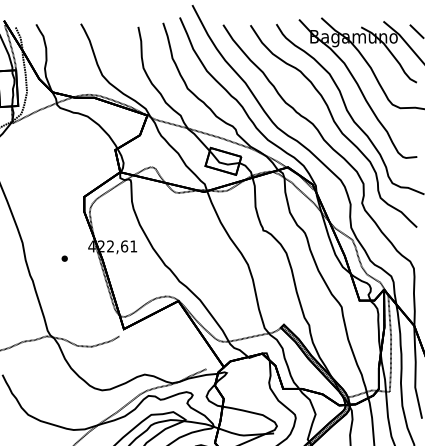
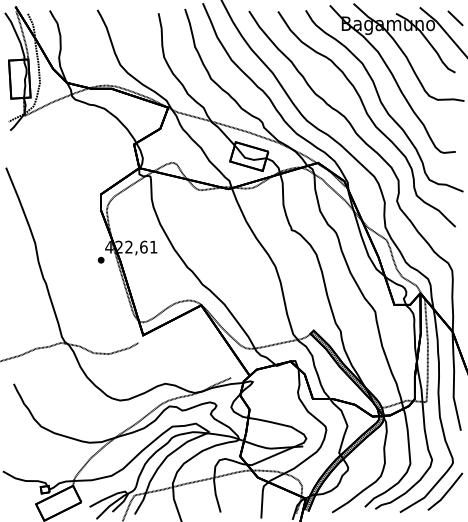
part: (64, 258) -> (100, 260), moved

